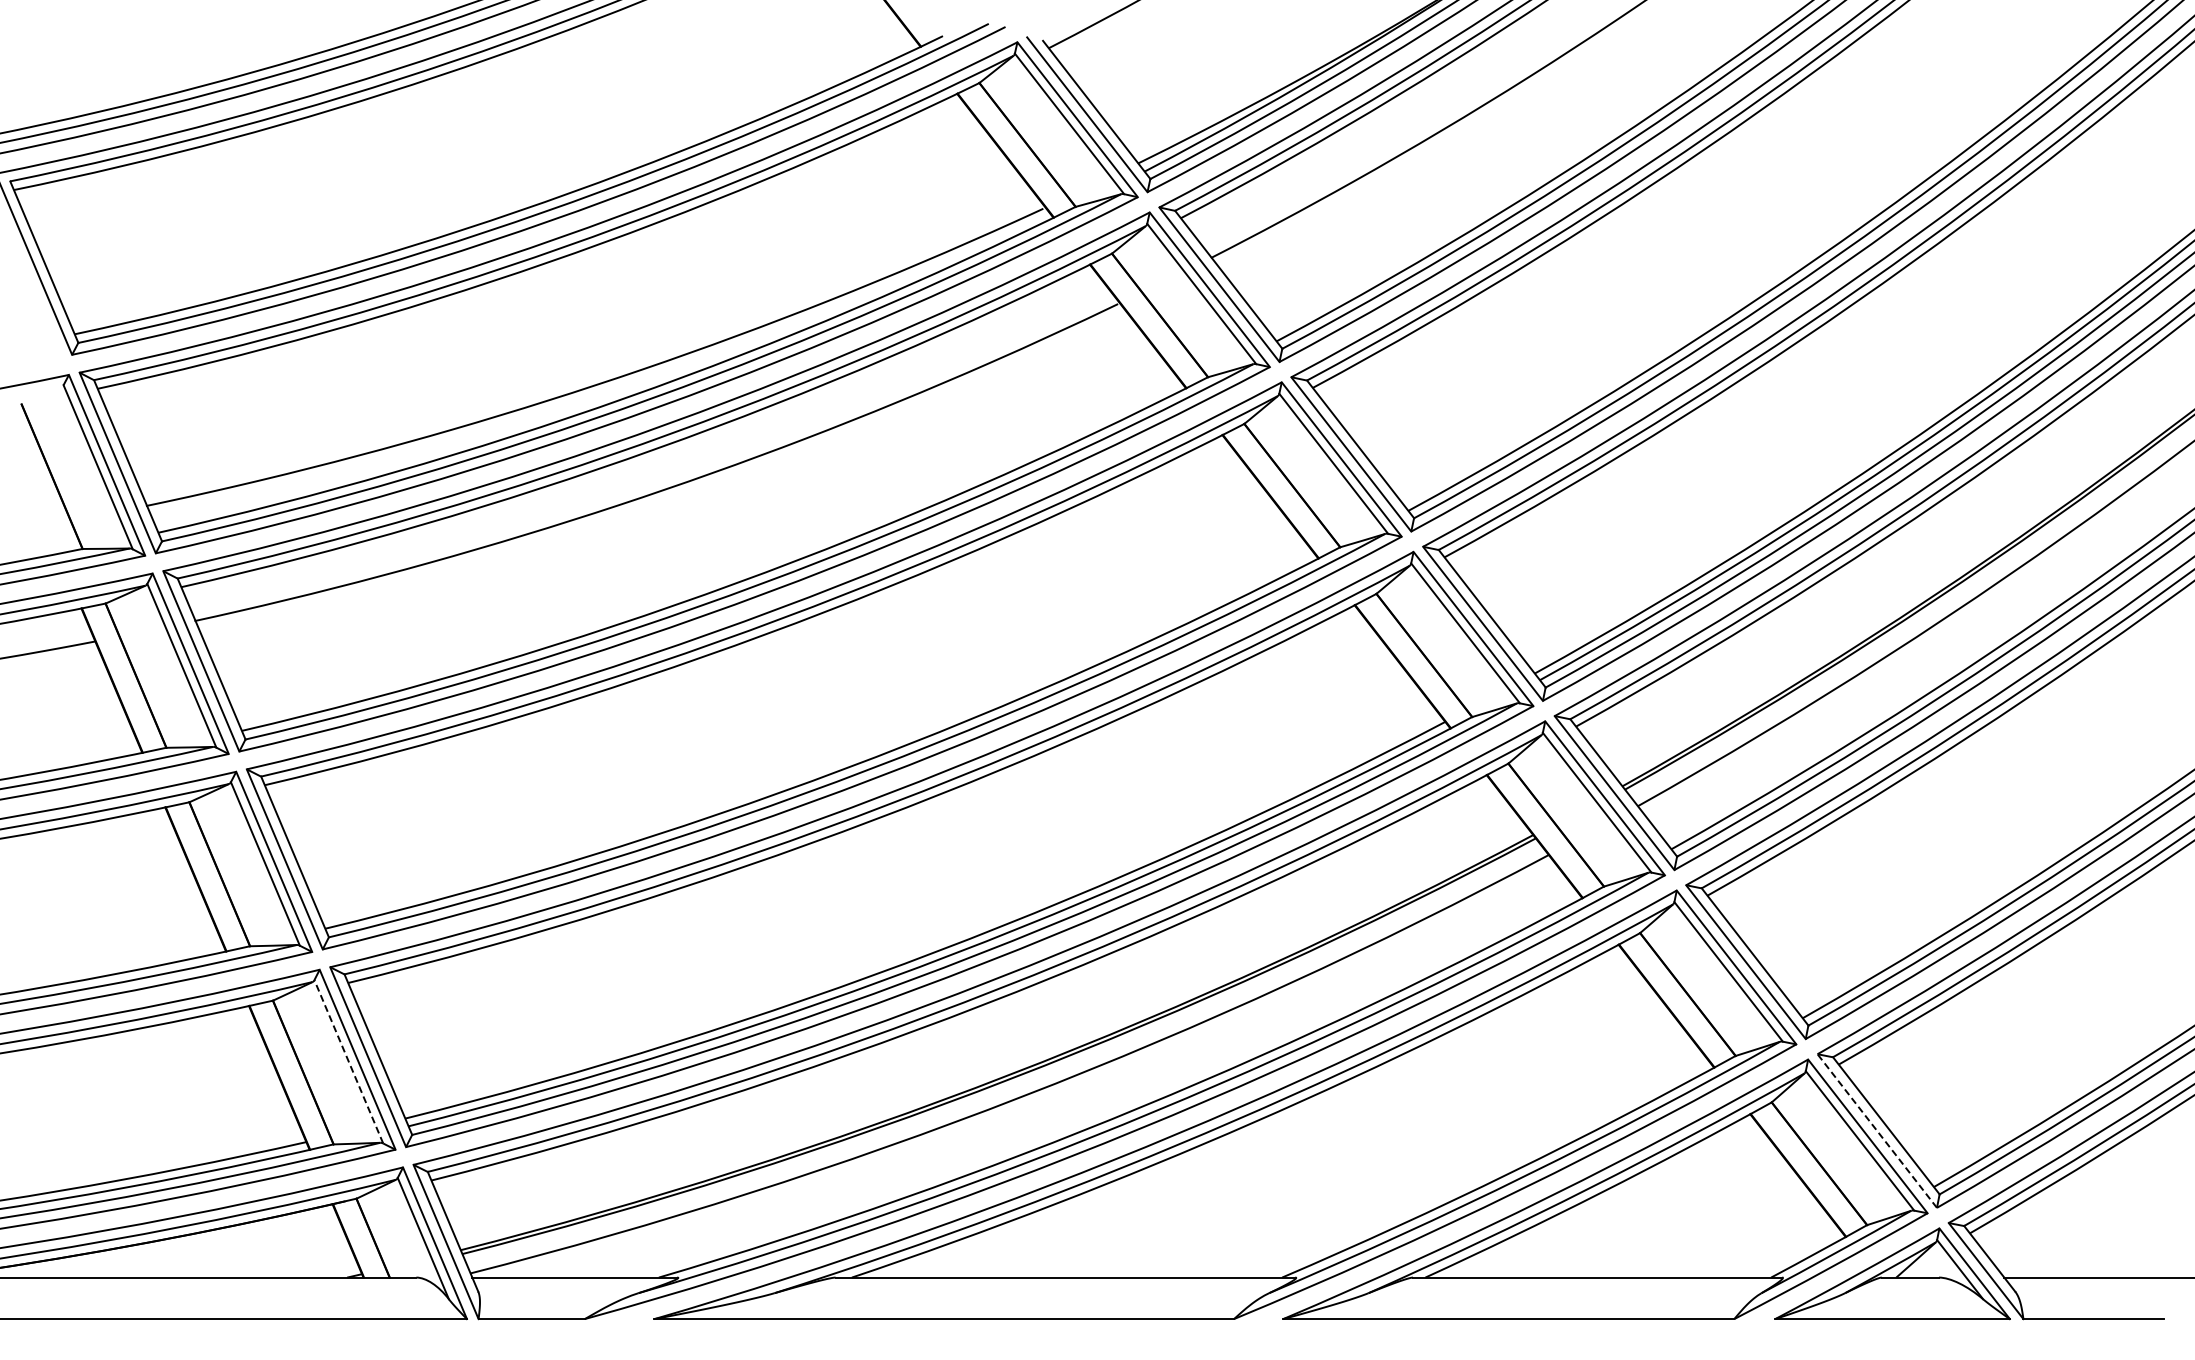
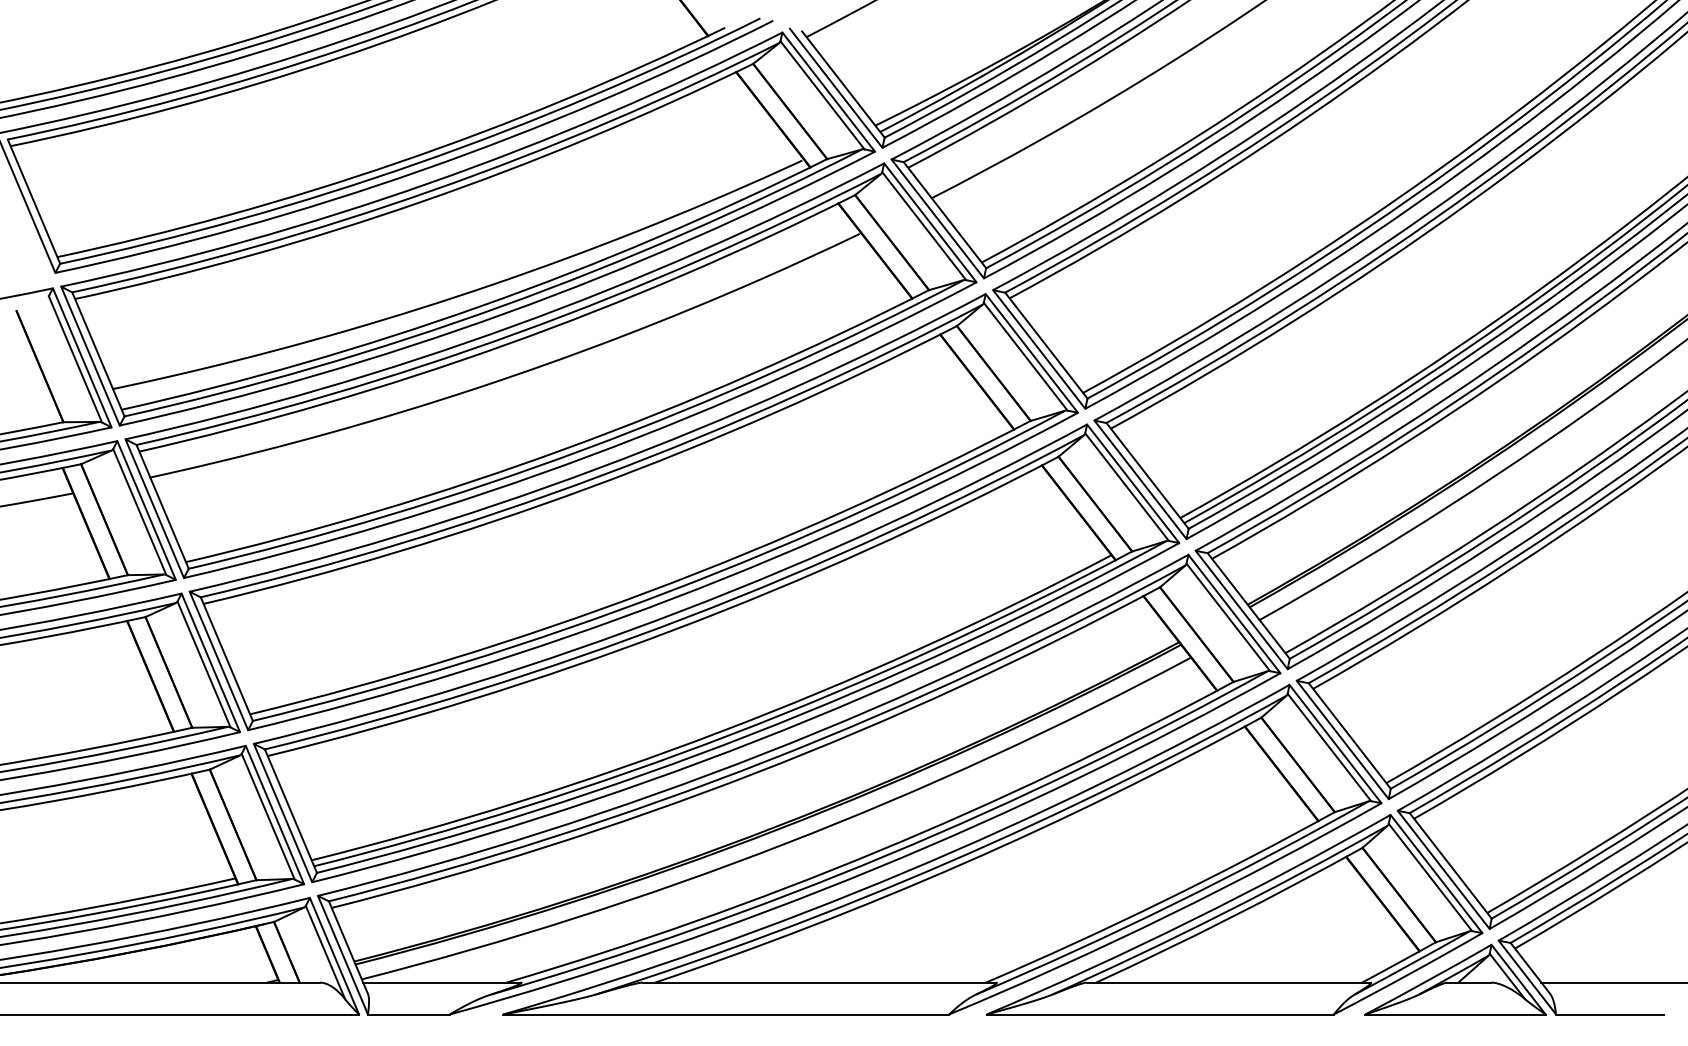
line: (348, 1061) -> (267, 816), dashed -> solid
line: (1876, 1130) -> (1443, 869), dashed -> solid

